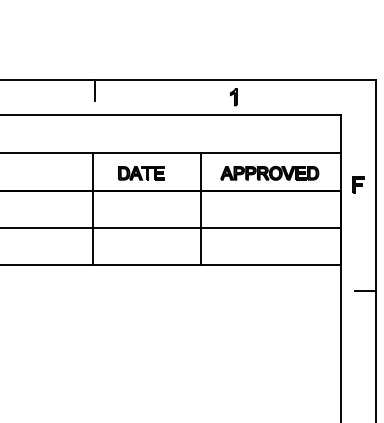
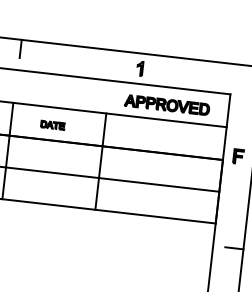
part: (141, 173) -> (52, 125), size x0.6
part: (269, 173) -> (166, 105), moved

